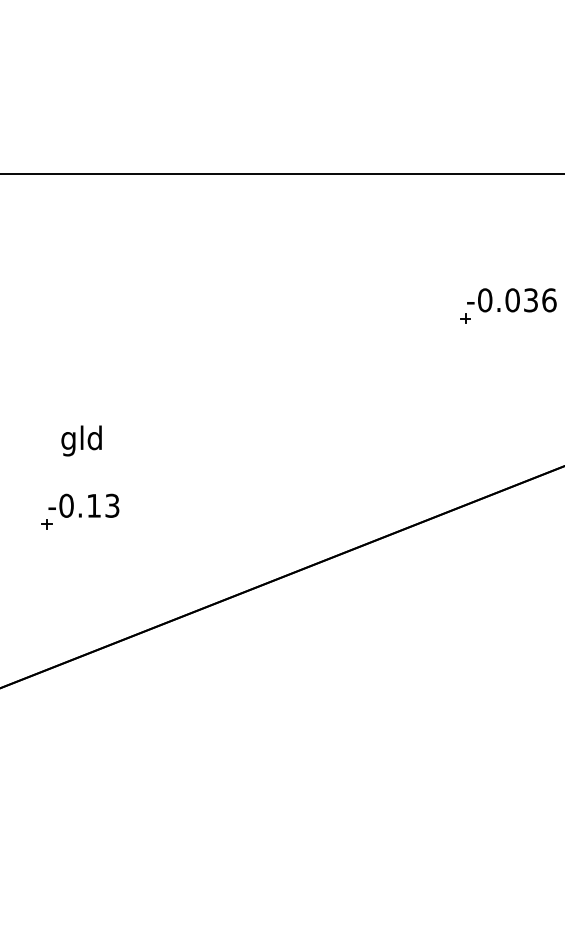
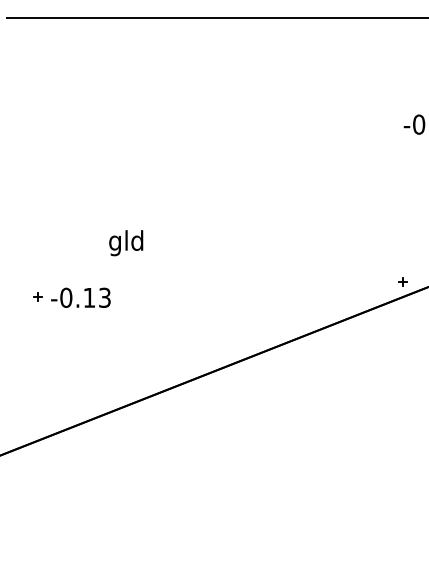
part: (465, 318) -> (402, 281), moved
text: (81, 440) -> (126, 242), moved
part: (46, 524) -> (37, 297), moved

